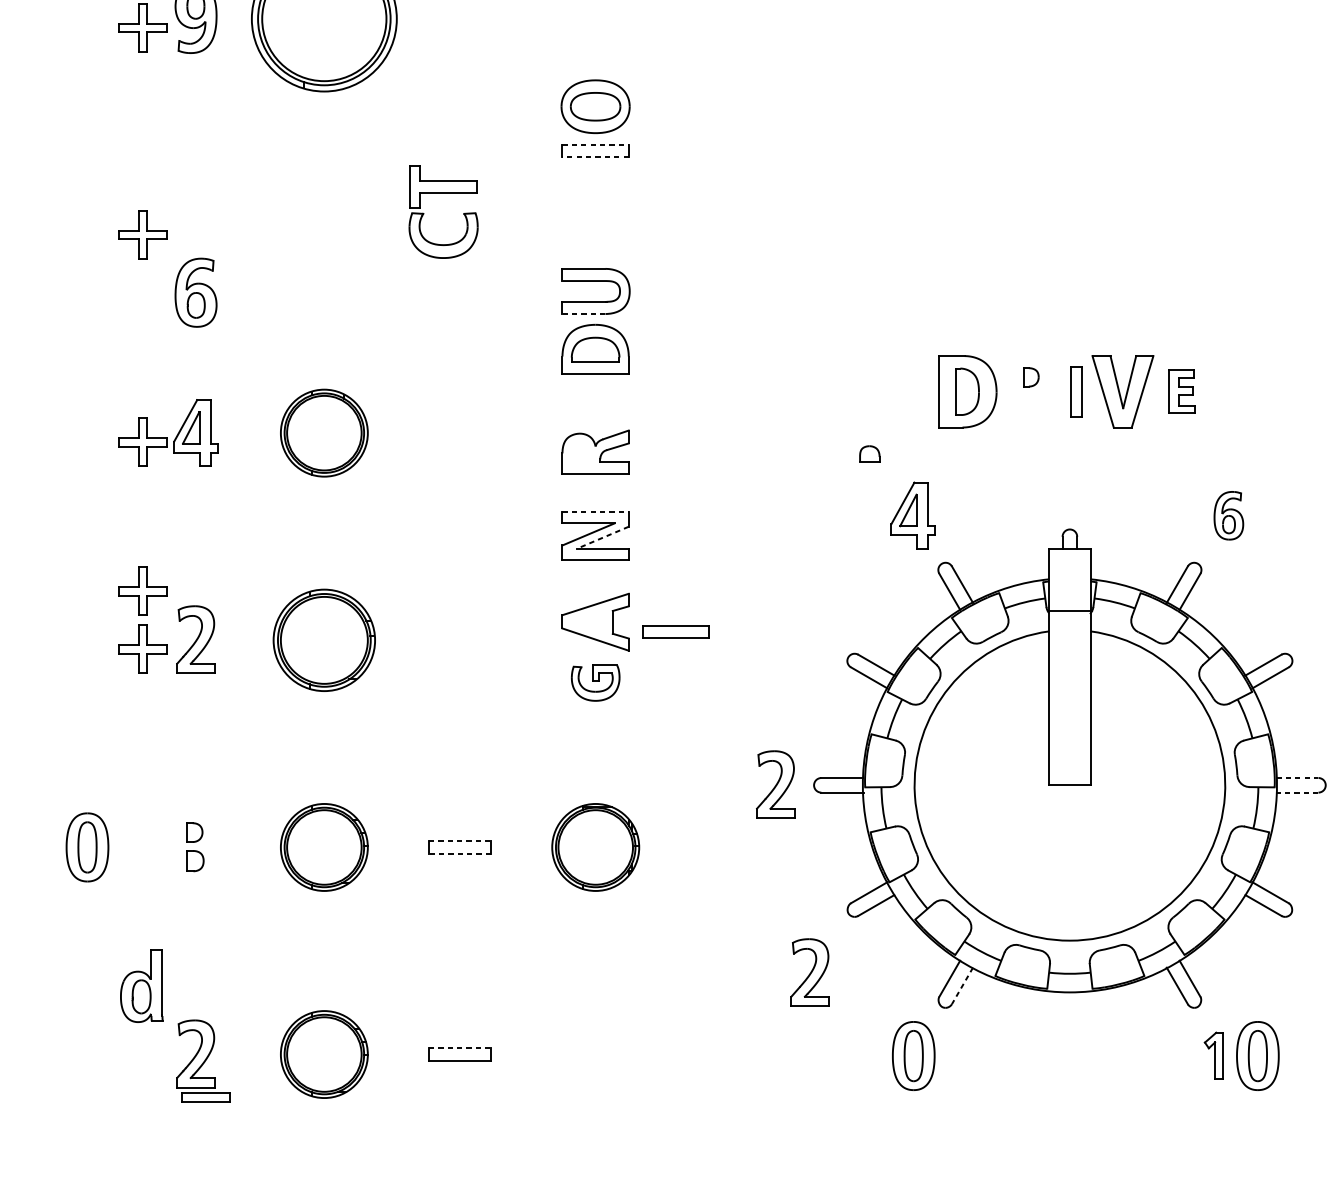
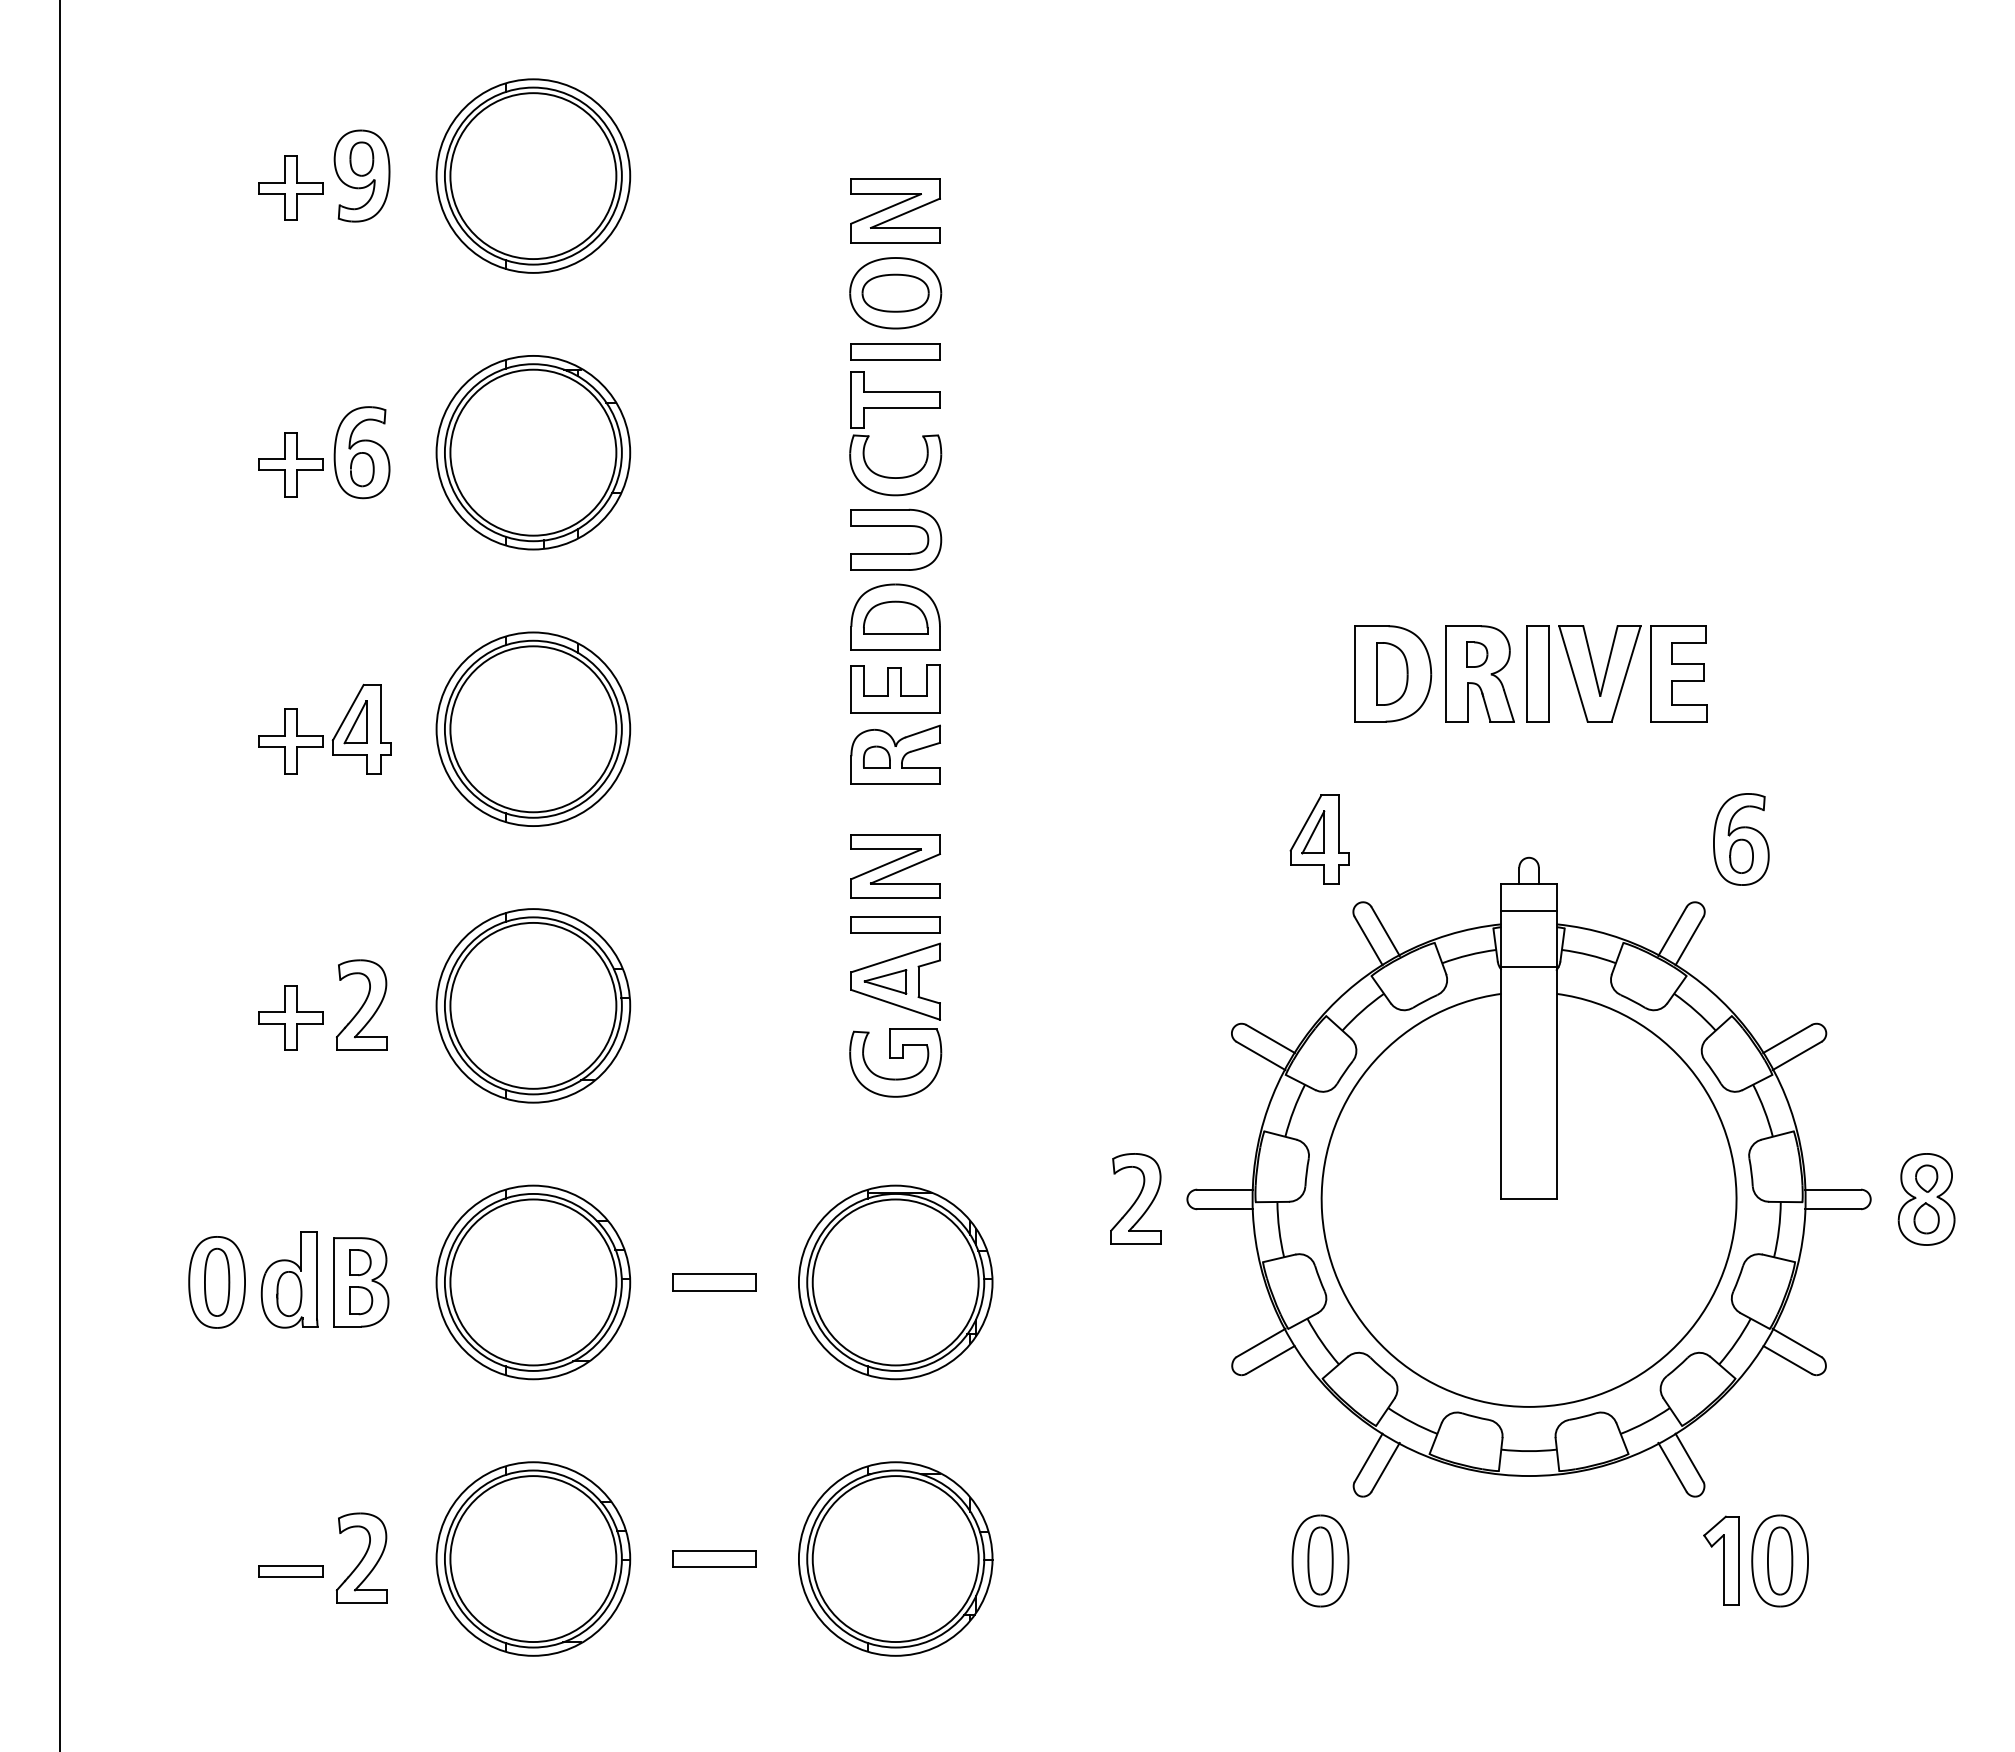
part: (595, 44) -> (895, 210), added
line: (596, 144) -> (896, 343), dashed -> solid
line: (595, 157) -> (895, 360), dashed -> solid
part: (443, 193) -> (895, 408), moved
part: (324, 225) -> (533, 452), added
part: (195, 292) -> (361, 452), moved
line: (584, 314) -> (880, 570), dashed -> solid
part: (1032, 391) -> (1479, 673), added
part: (1076, 391) -> (1537, 673), size x1.43
part: (1181, 391) -> (1678, 673), size x1.67
part: (595, 402) -> (895, 688), added
part: (324, 432) -> (533, 728), size x1.67
part: (869, 453) -> (876, 756), moved
line: (596, 512) -> (896, 834), dashed -> solid
part: (1228, 515) -> (1741, 839), size x1.43
line: (602, 537) -> (905, 868), dashed -> solid
line: (1069, 569) -> (1528, 911), added
part: (142, 591) -> (290, 940), removed
part: (587, 622) -> (885, 981), added
part: (675, 631) -> (895, 924), moved
part: (324, 640) -> (533, 1005), size x1.43
part: (595, 682) -> (895, 1062), size x1.43
line: (1297, 777) -> (1833, 1189), dashed -> solid
line: (1297, 792) -> (1832, 1209), dashed -> solid
line: (460, 841) -> (715, 1274), dashed -> solid
part: (195, 847) -> (361, 1282), added
part: (324, 847) -> (533, 1282), size x1.67
part: (595, 847) -> (895, 1282), size x1.67
line: (459, 853) -> (714, 1290), dashed -> solid
part: (809, 972) -> (1181, 1449), removed
part: (141, 986) -> (289, 1279), moved
line: (962, 986) -> (1385, 1467), dashed -> solid
line: (460, 1048) -> (715, 1550), dashed -> solid
part: (324, 1054) -> (533, 1558), size x1.67
part: (595, 1054) -> (895, 1558), added
part: (1213, 1055) -> (1721, 1560), size x1.43
part: (205, 1097) -> (290, 1571), moved

